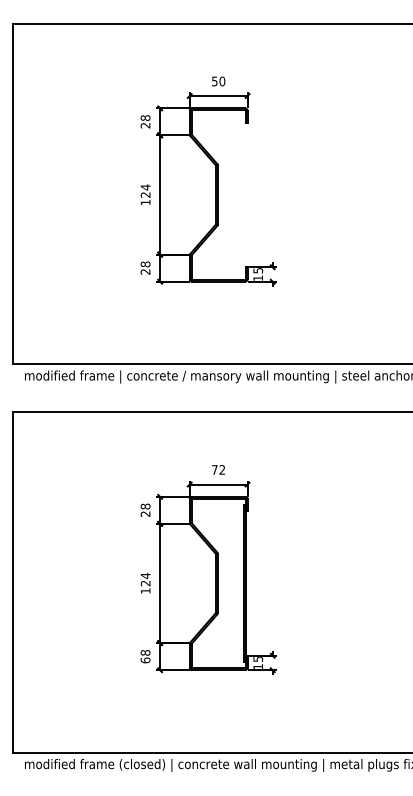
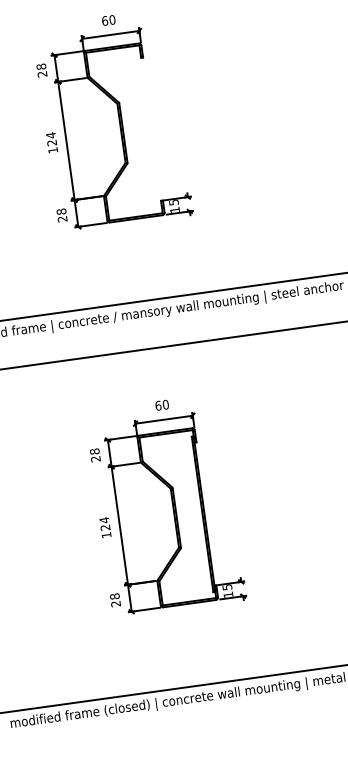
text: (214, 81) -> (104, 21), 50 -> 60
text: (218, 469) -> (161, 404), 72 -> 60
text: (145, 660) -> (115, 604), 68 -> 28

